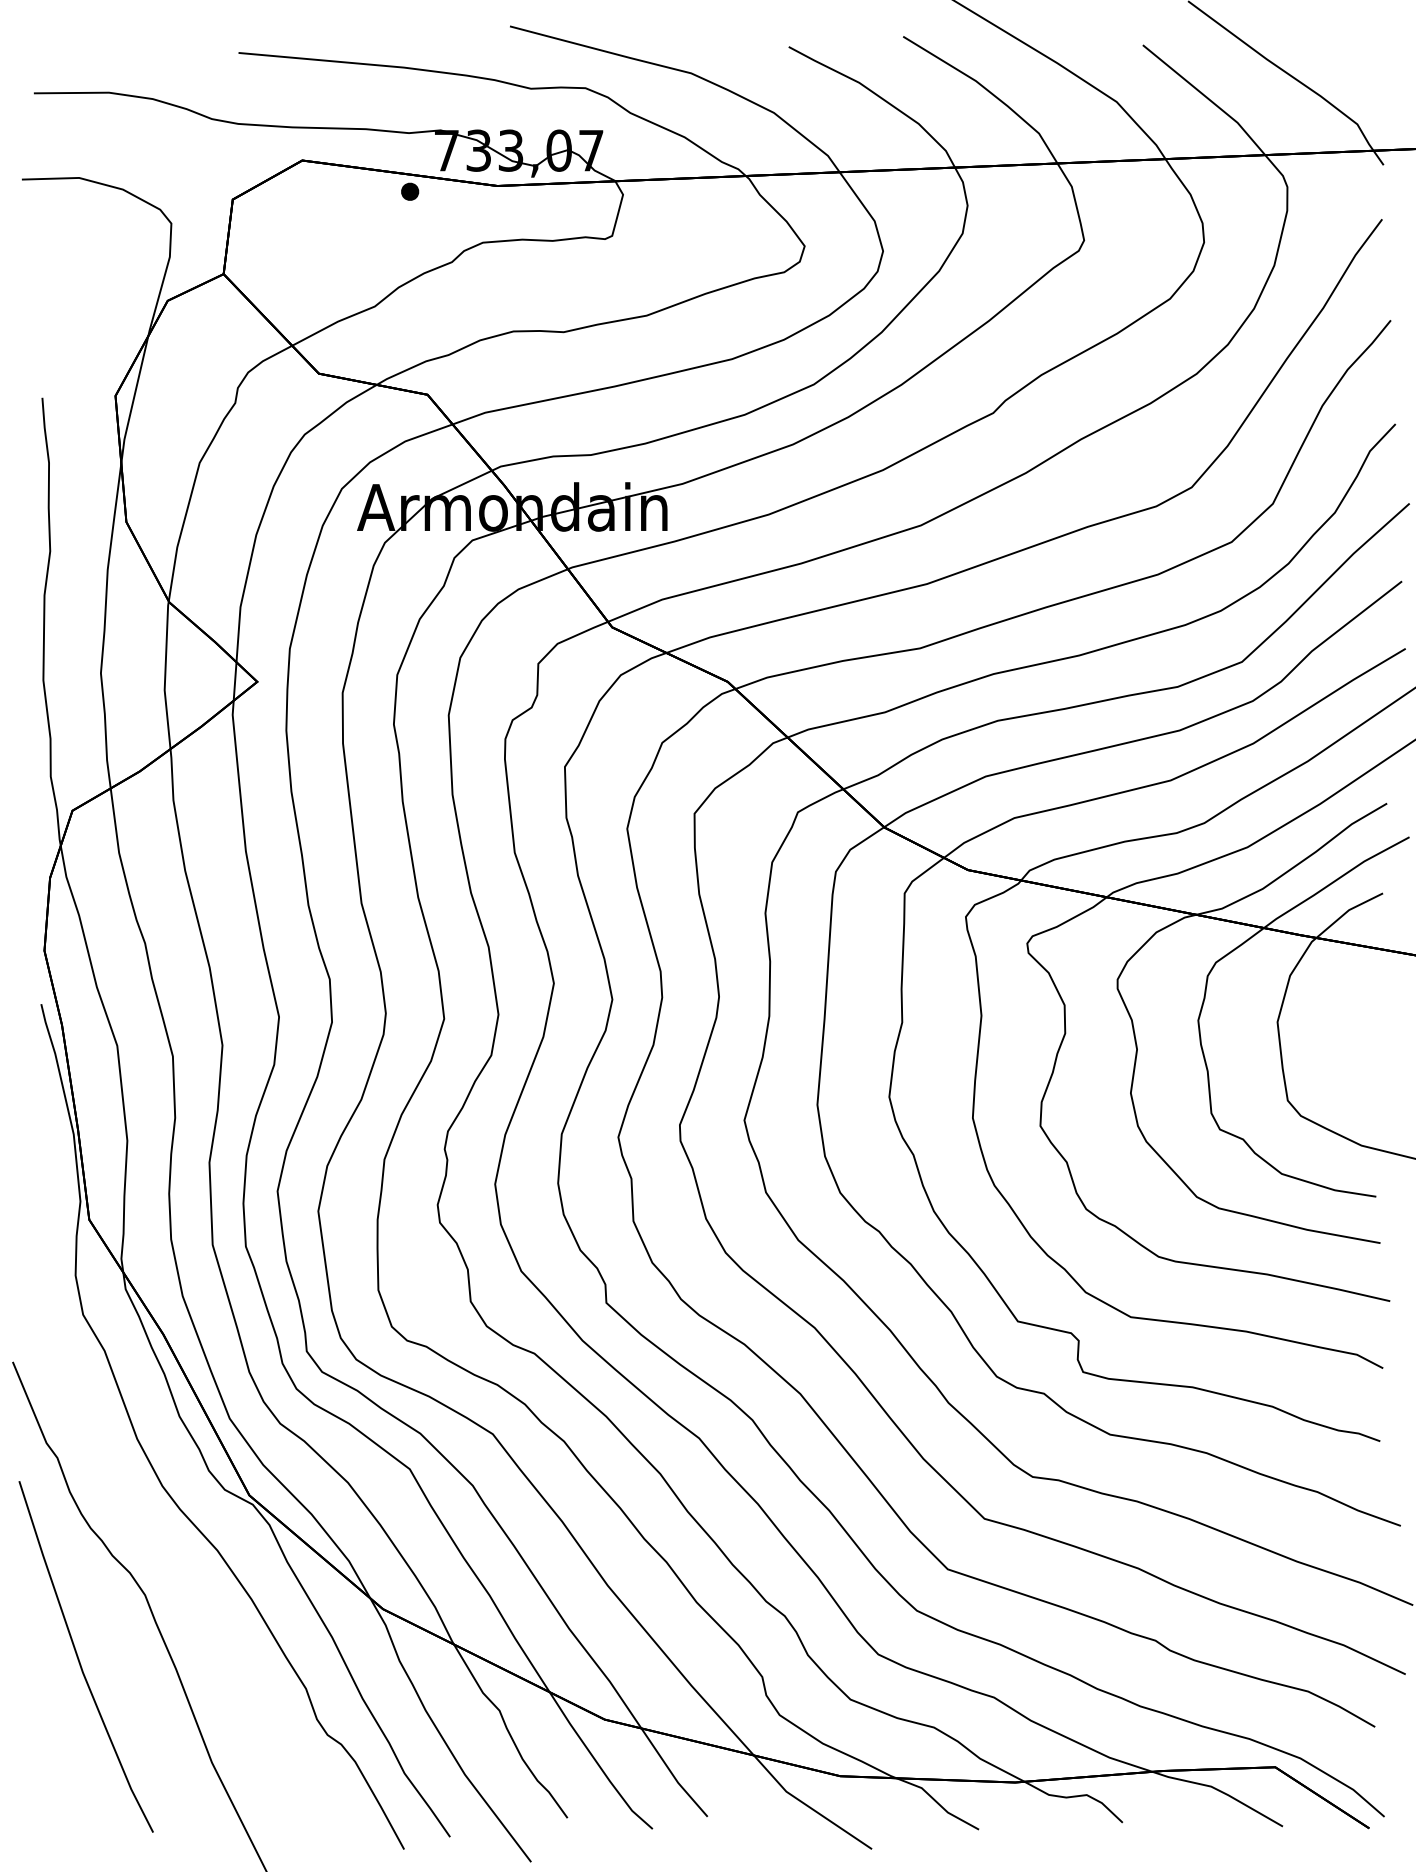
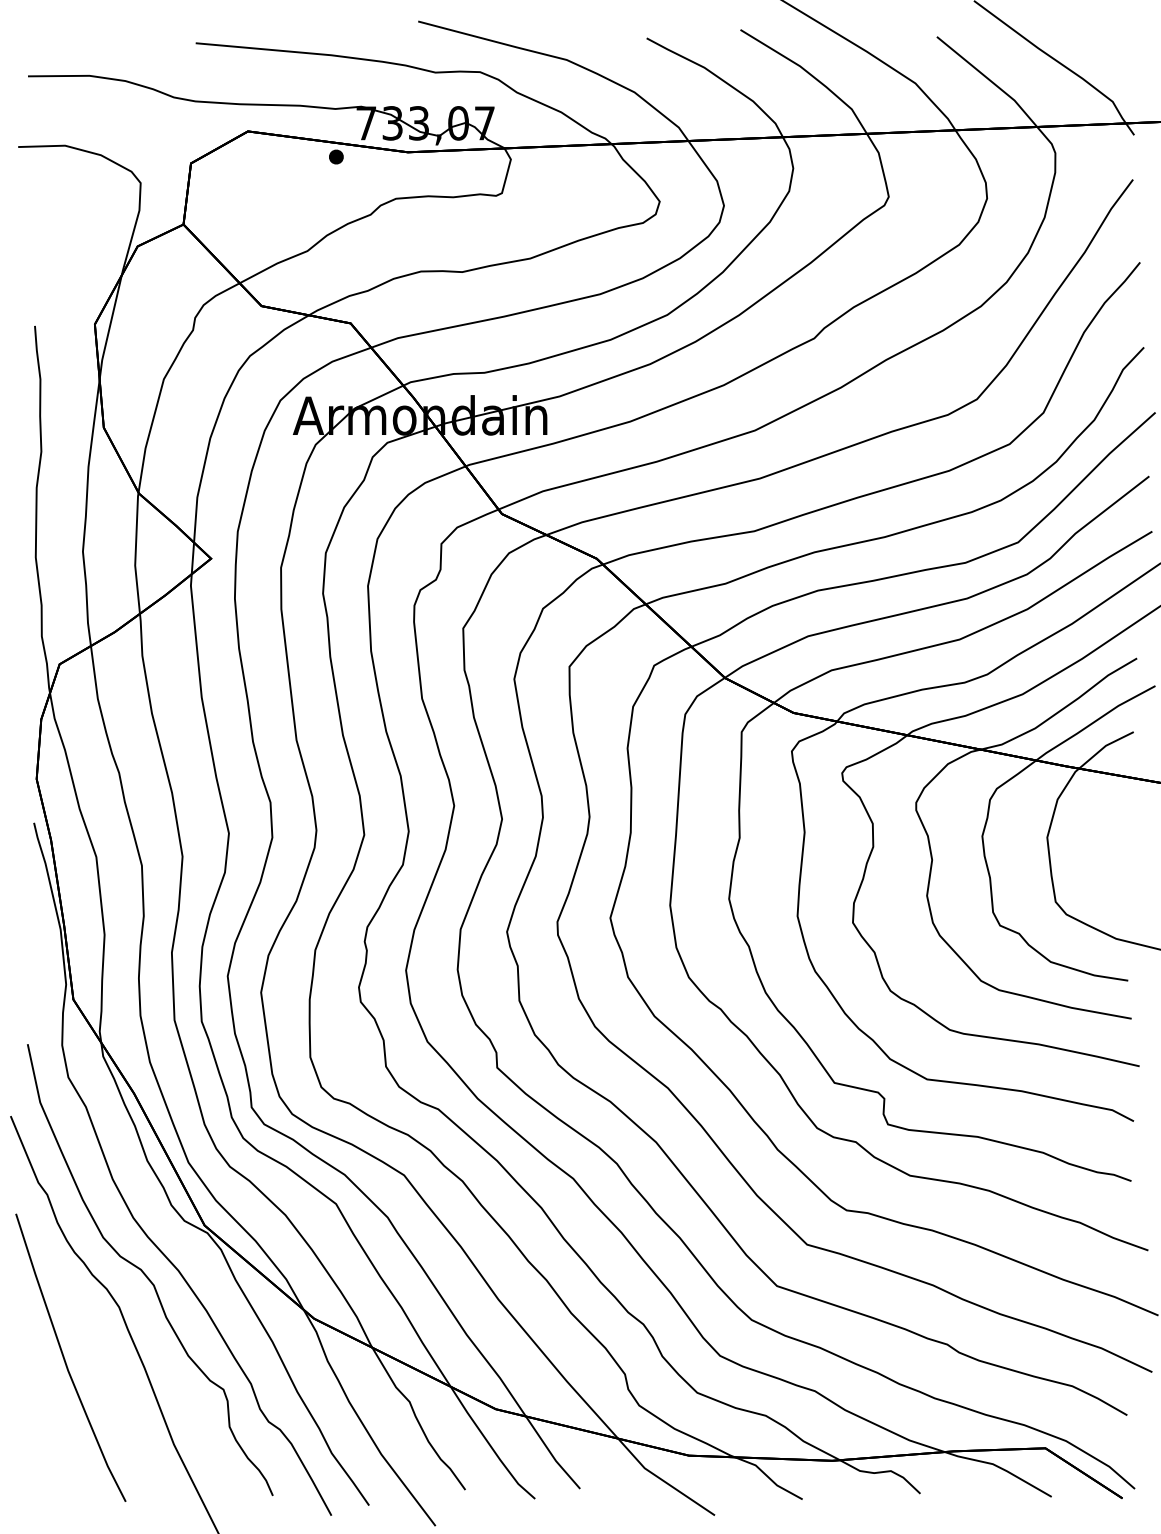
curve: (177, 1554) -> (145, 1273), added

